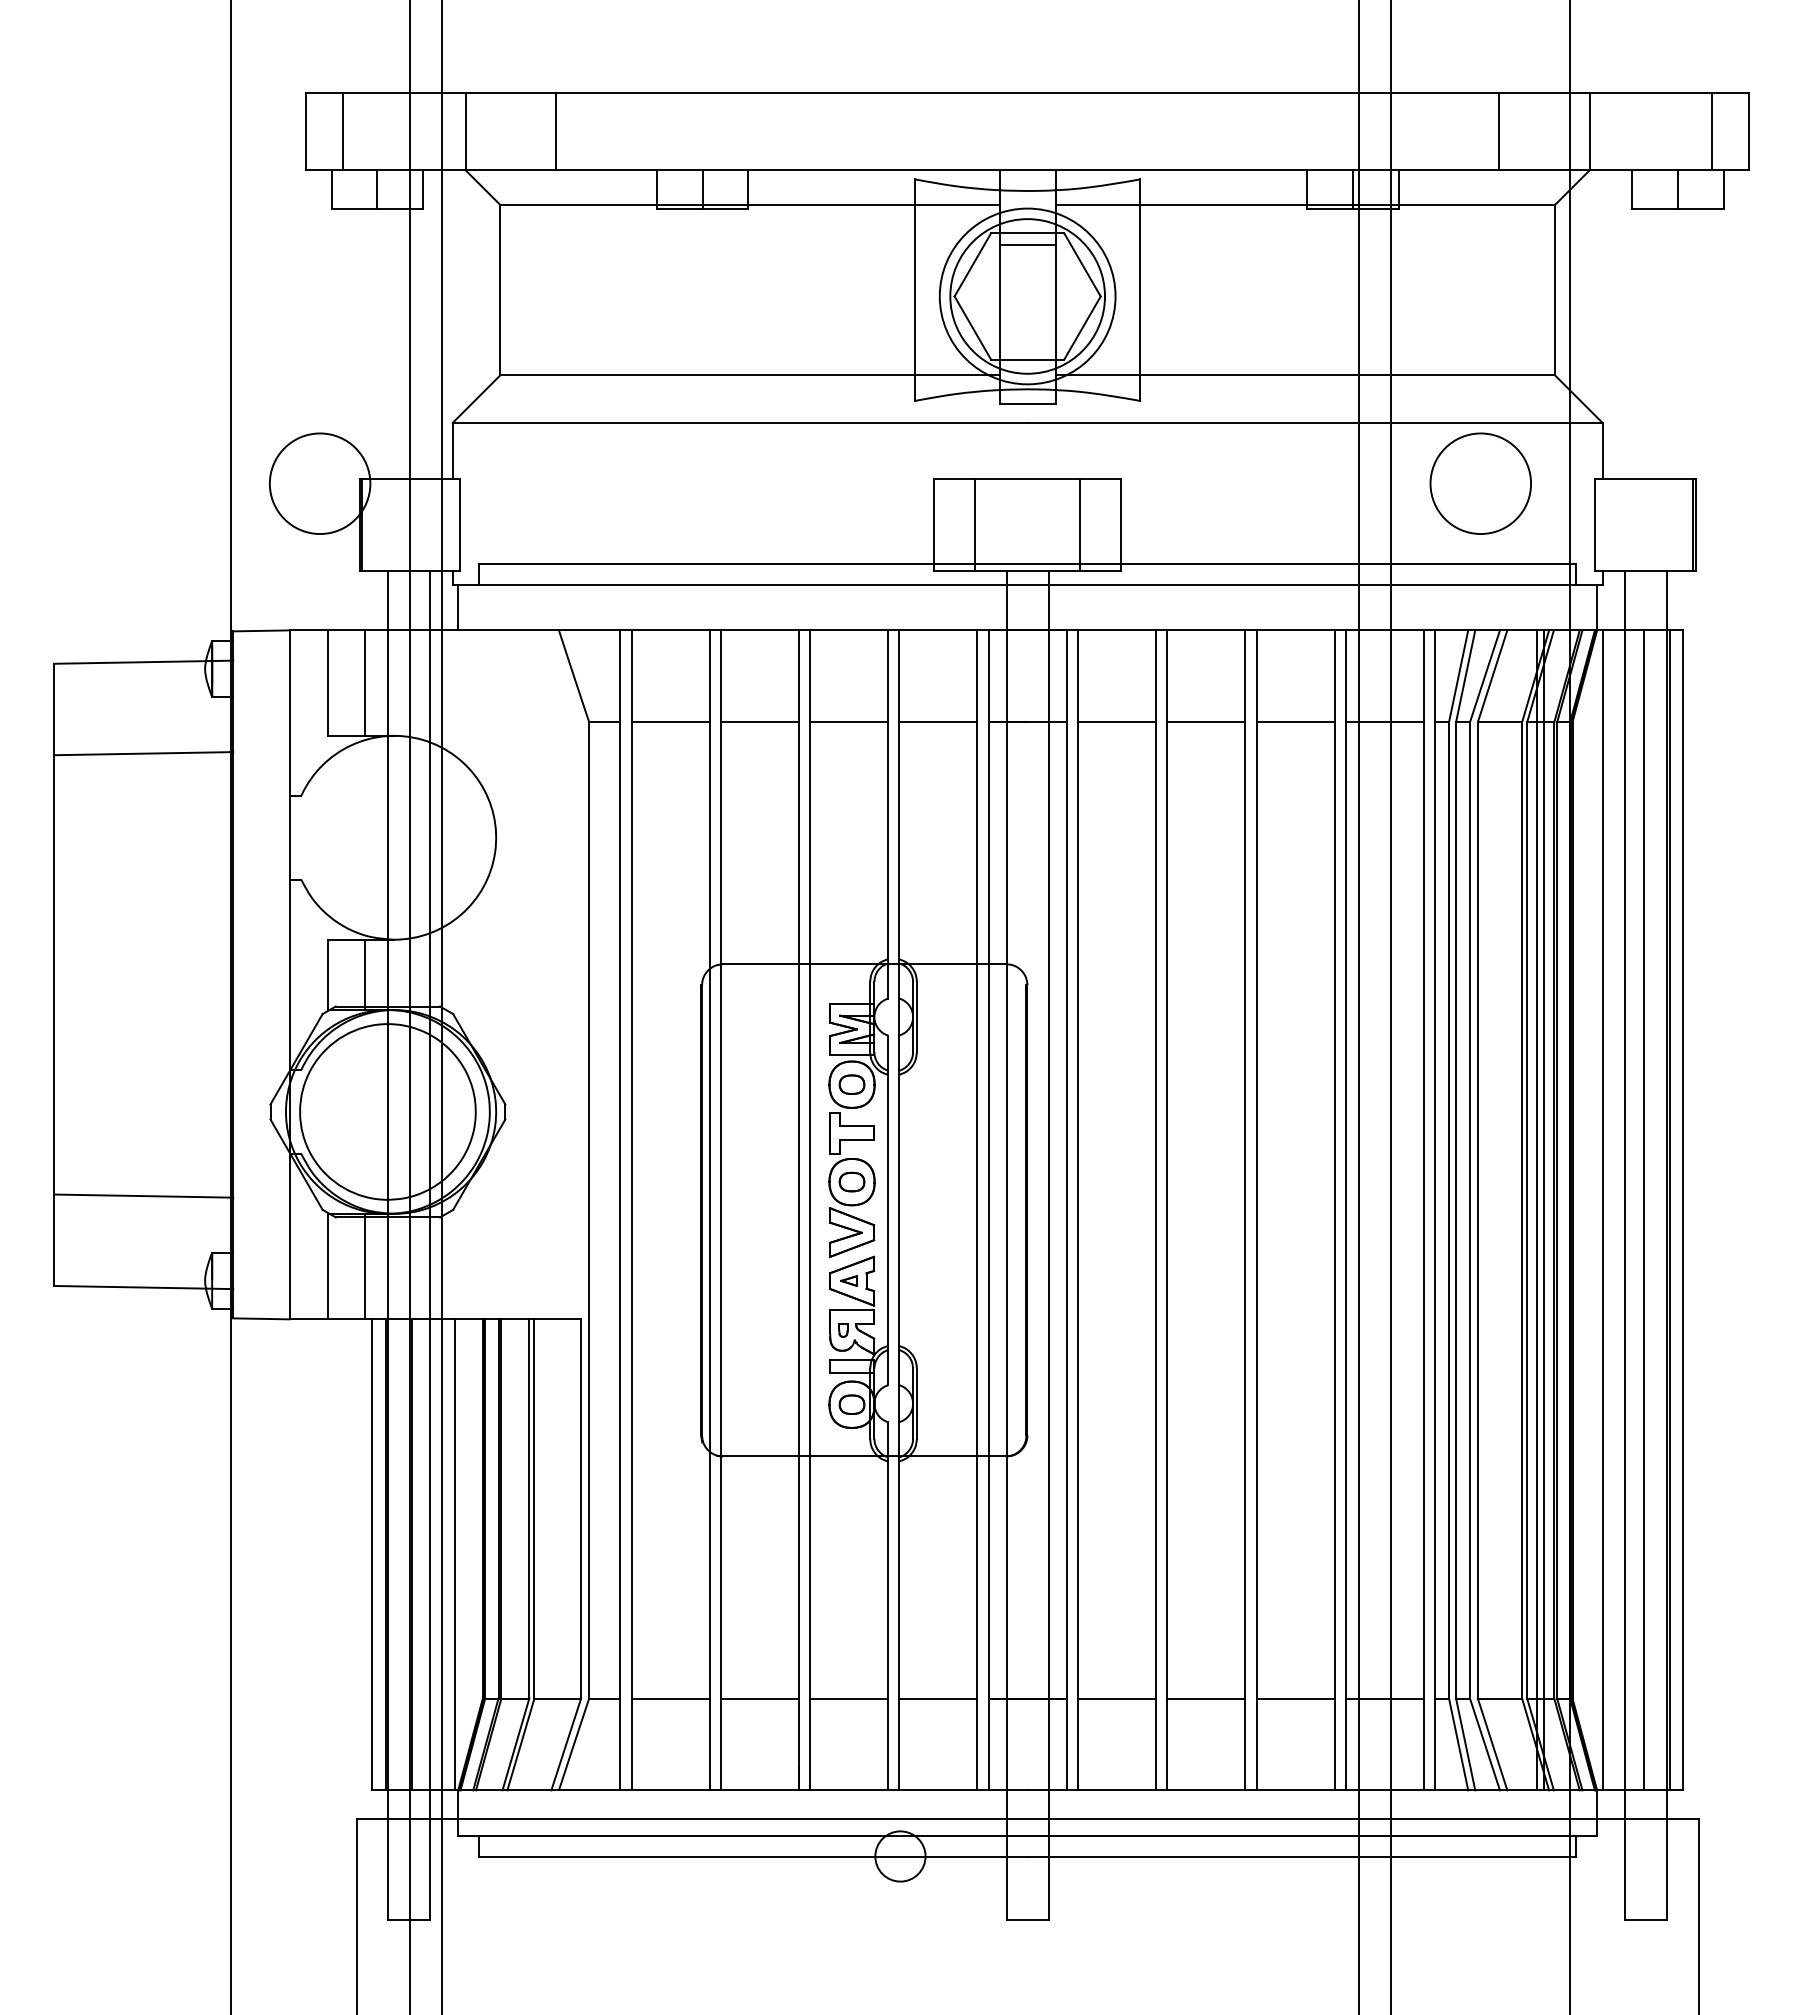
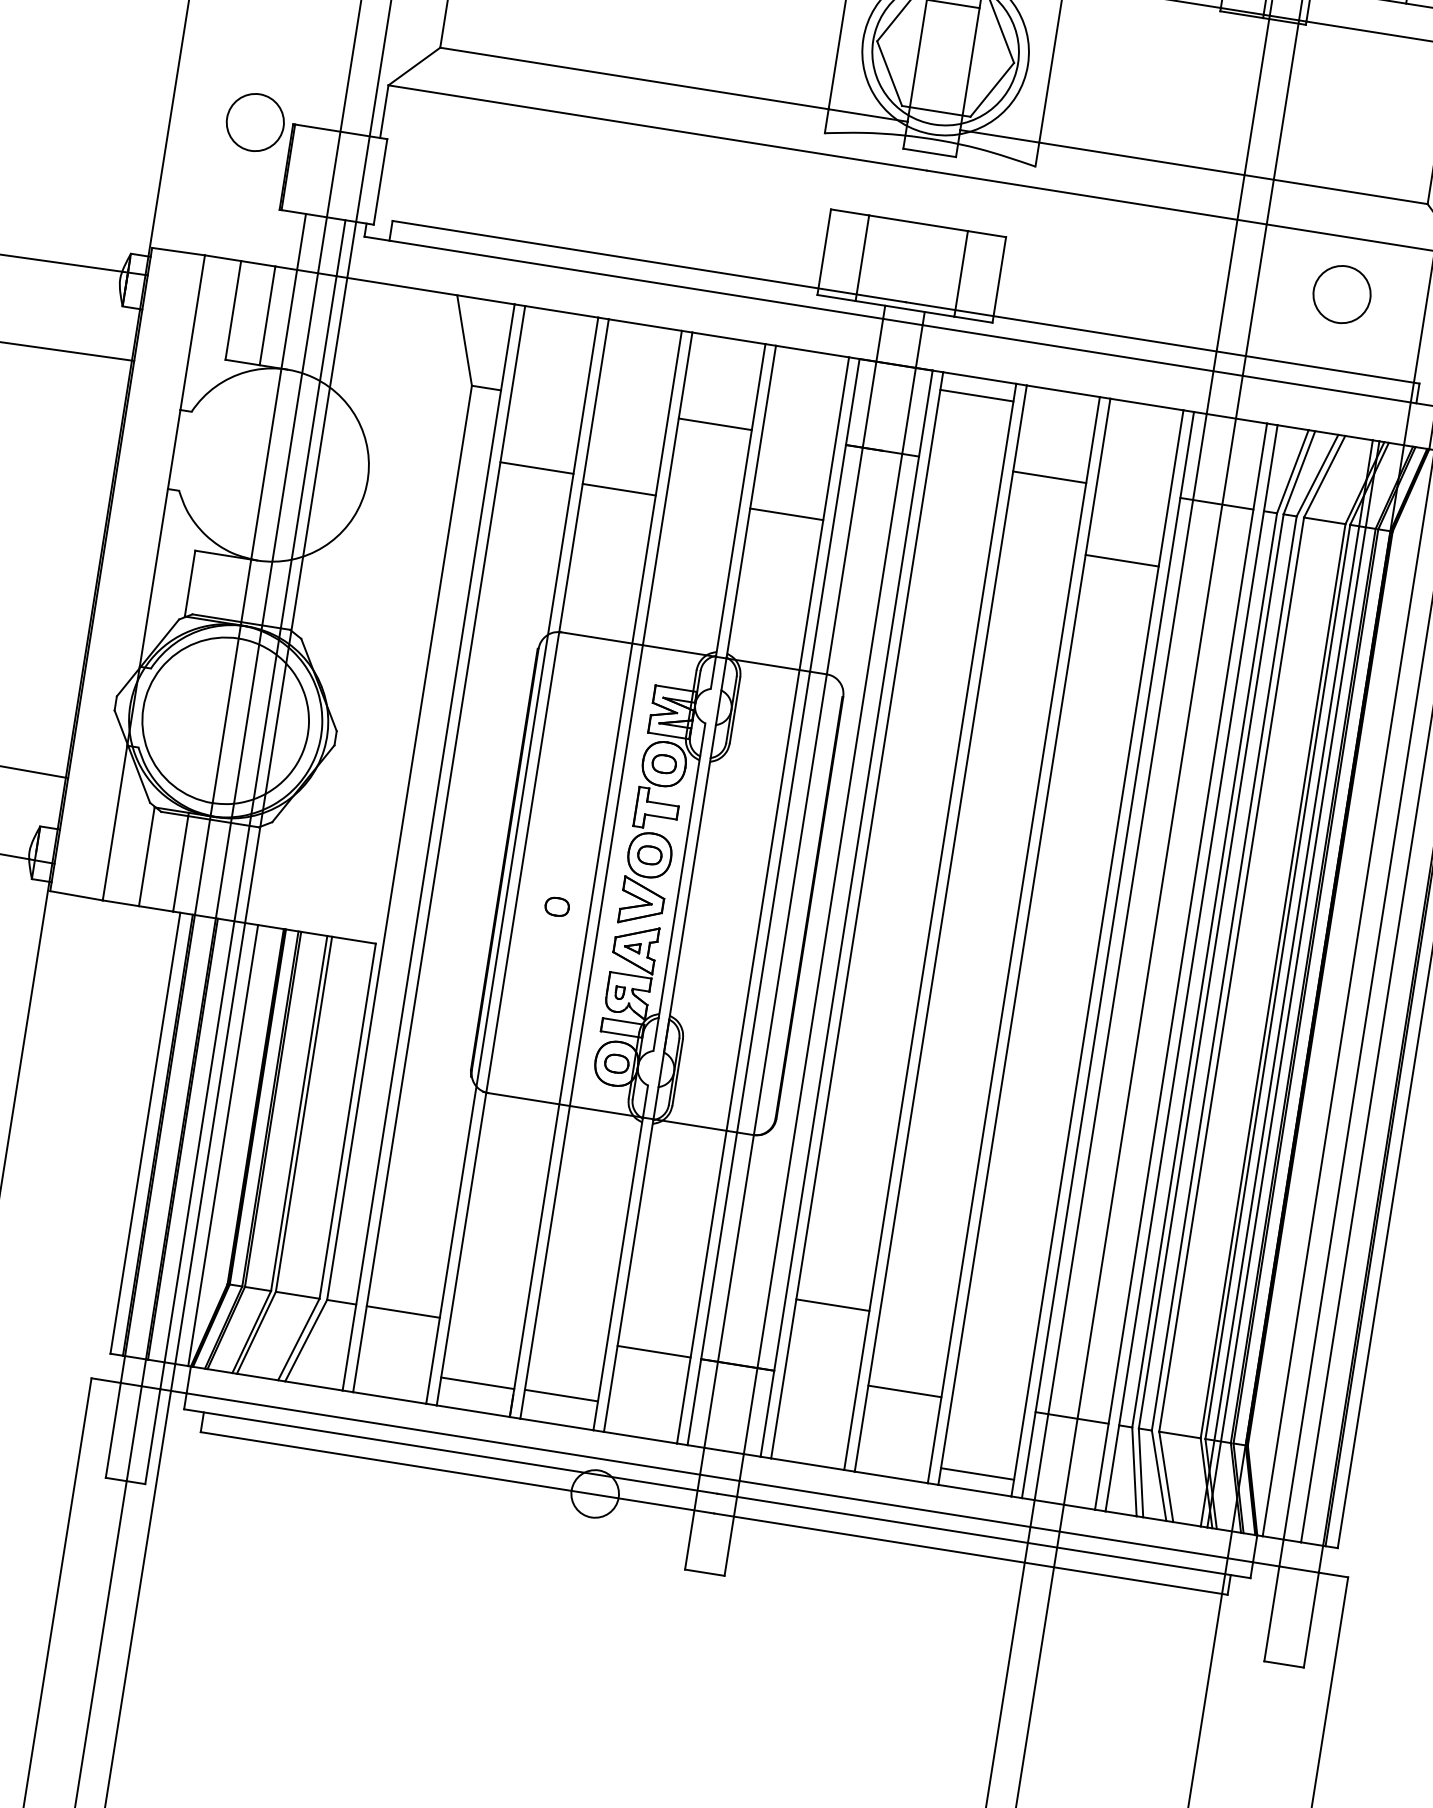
circle: (319, 483) -> (254, 122), size x0.6
circle: (1480, 483) -> (1341, 294), size x0.6
line: (458, 607) -> (366, 258), removed
line: (670, 722) -> (536, 468), moved
line: (759, 722) -> (618, 489), moved
line: (938, 722) -> (786, 514), moved
line: (1116, 722) -> (976, 395), moved
line: (1295, 722) -> (1122, 560), moved
line: (364, 974) -> (224, 588), removed
part: (763, 1250) -> (556, 906), added
line: (759, 1698) -> (477, 1383), moved
line: (849, 1698) -> (561, 1395), moved
line: (1116, 1698) -> (832, 1305), moved
line: (1295, 1698) -> (977, 1473), moved

